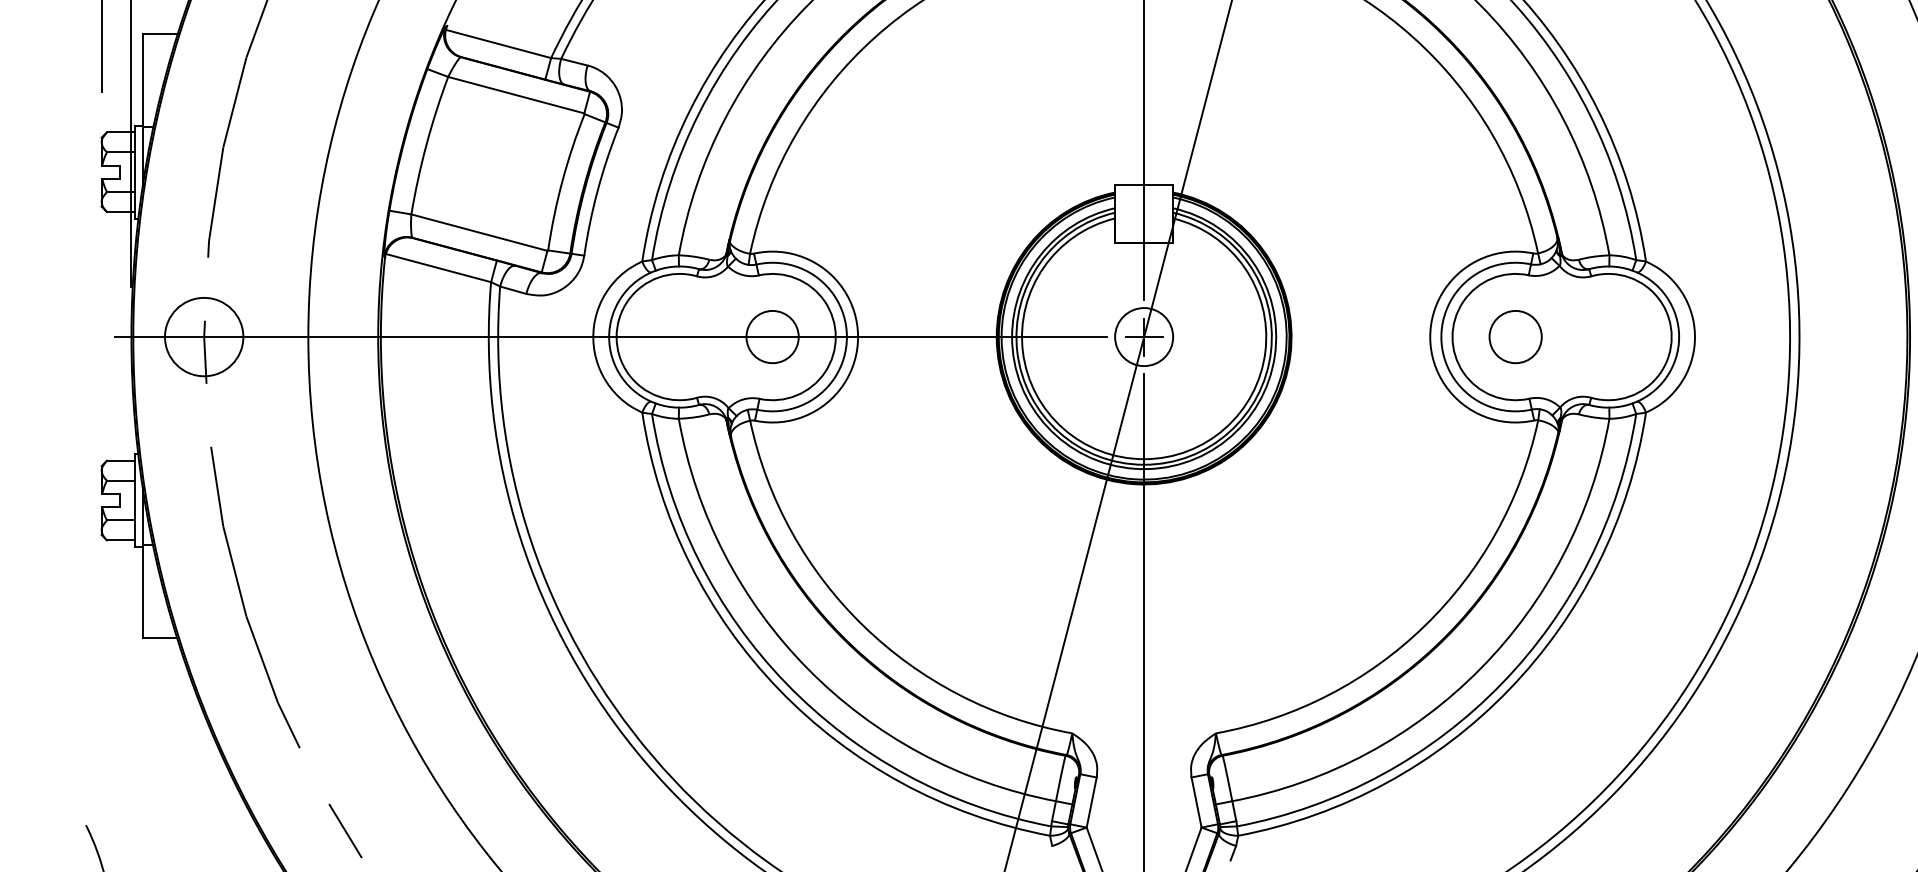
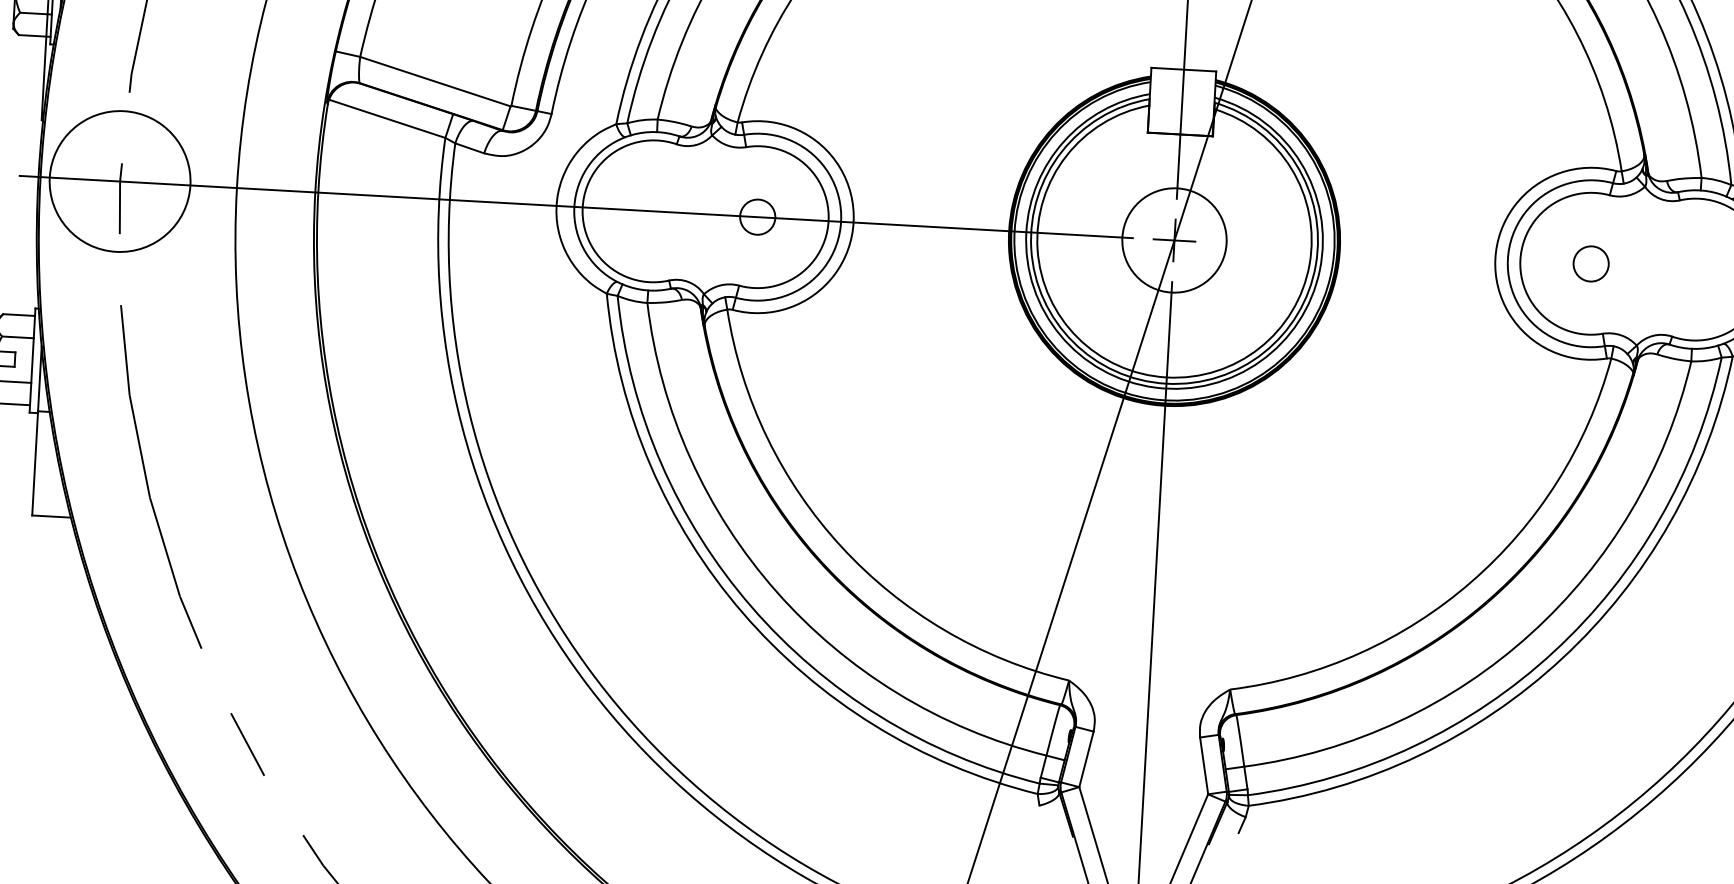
circle: (204, 336) -> (120, 180), size x1.6
circle: (772, 336) -> (757, 216), size x0.6
circle: (1144, 337) -> (1174, 240), size x1.6
circle: (1515, 337) -> (1591, 264), size x0.6

